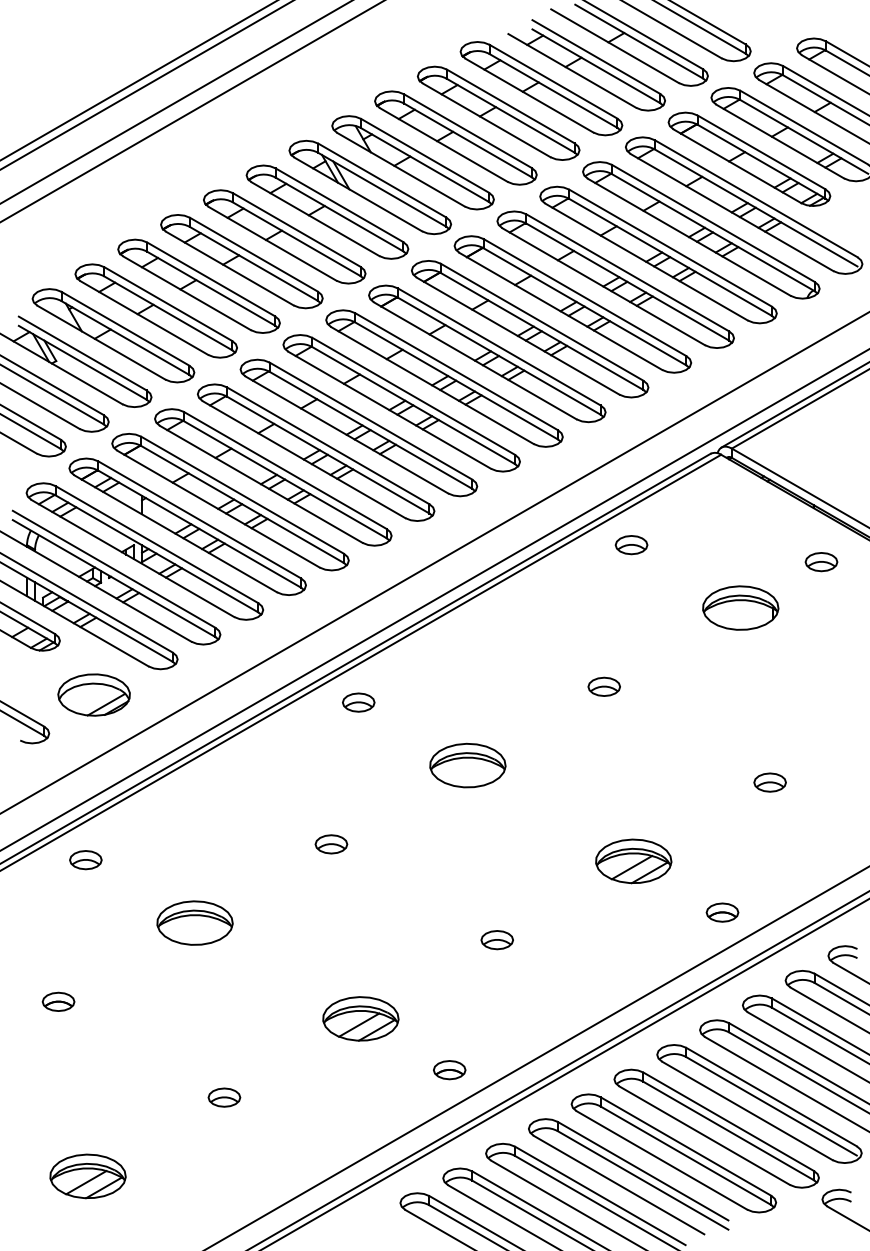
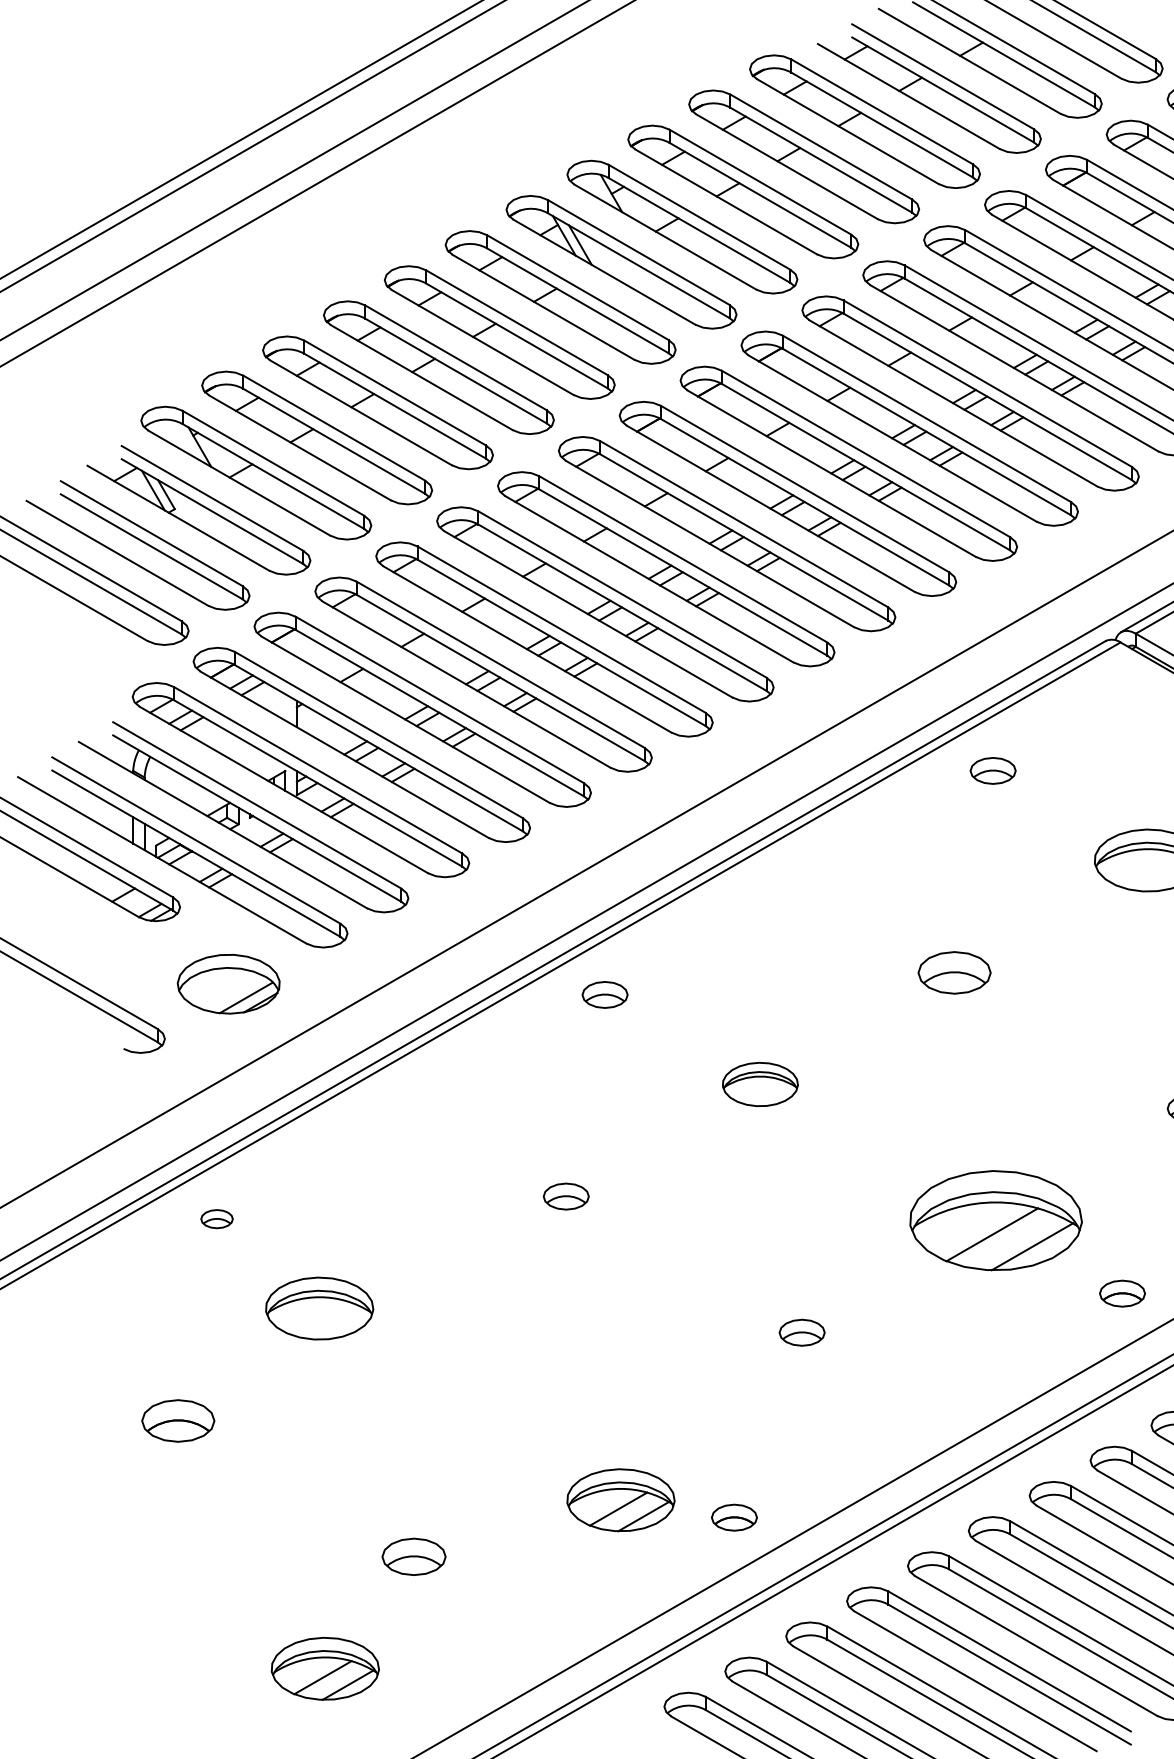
part: (603, 686) -> (953, 972), size x1.6
part: (467, 765) -> (759, 1084), size x0.7
part: (85, 860) -> (216, 1219), size x0.7
part: (633, 861) -> (995, 1220), size x1.6
part: (194, 922) -> (318, 1307), moved
part: (58, 1001) -> (178, 1420), size x1.6
part: (360, 1018) -> (620, 1499), moved
part: (224, 1097) -> (414, 1556), size x1.4
part: (87, 1176) -> (324, 1668), moved

